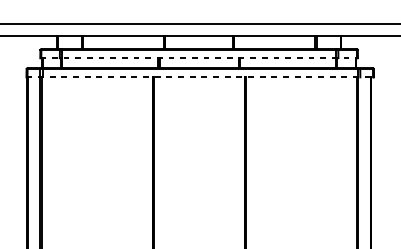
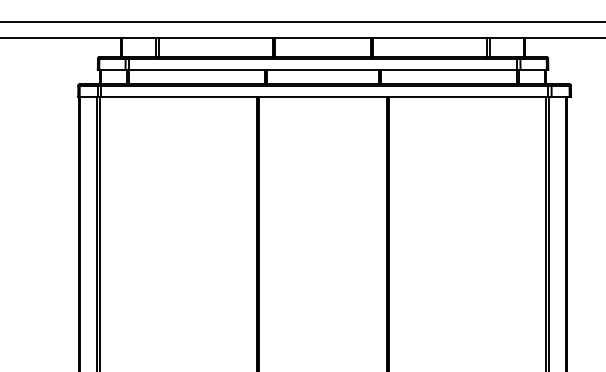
line: (199, 57) -> (323, 69), dashed -> solid
line: (200, 77) -> (325, 97), dashed -> solid

